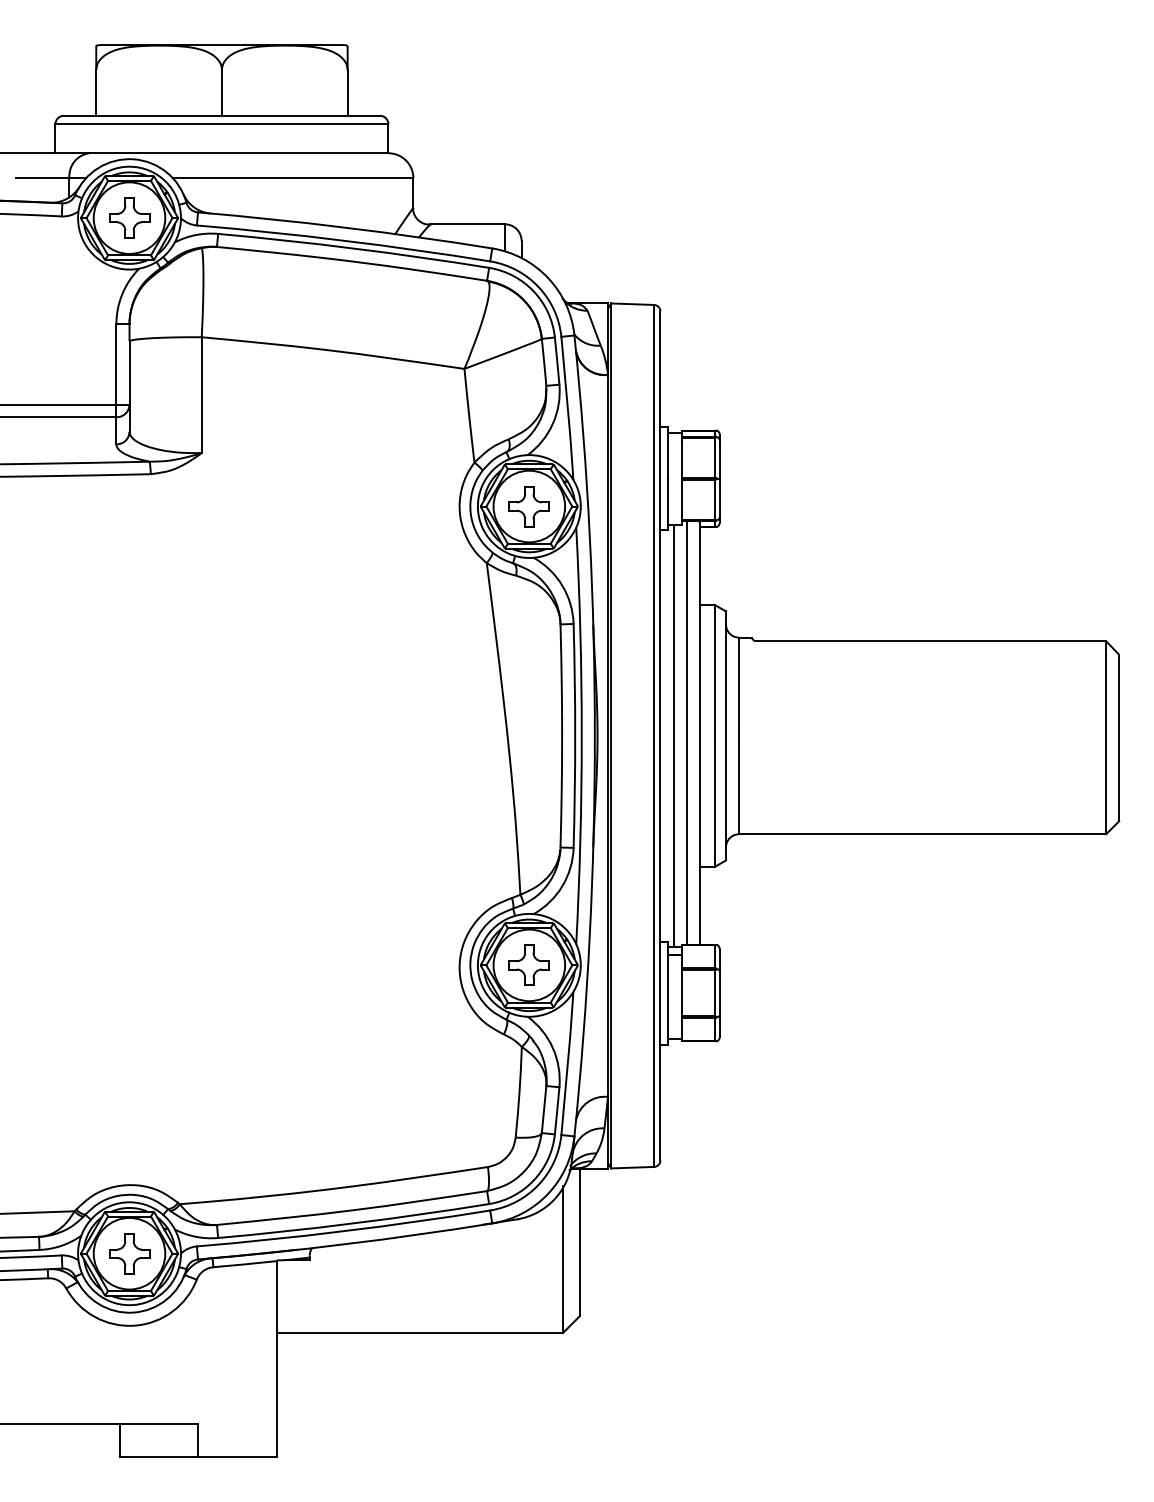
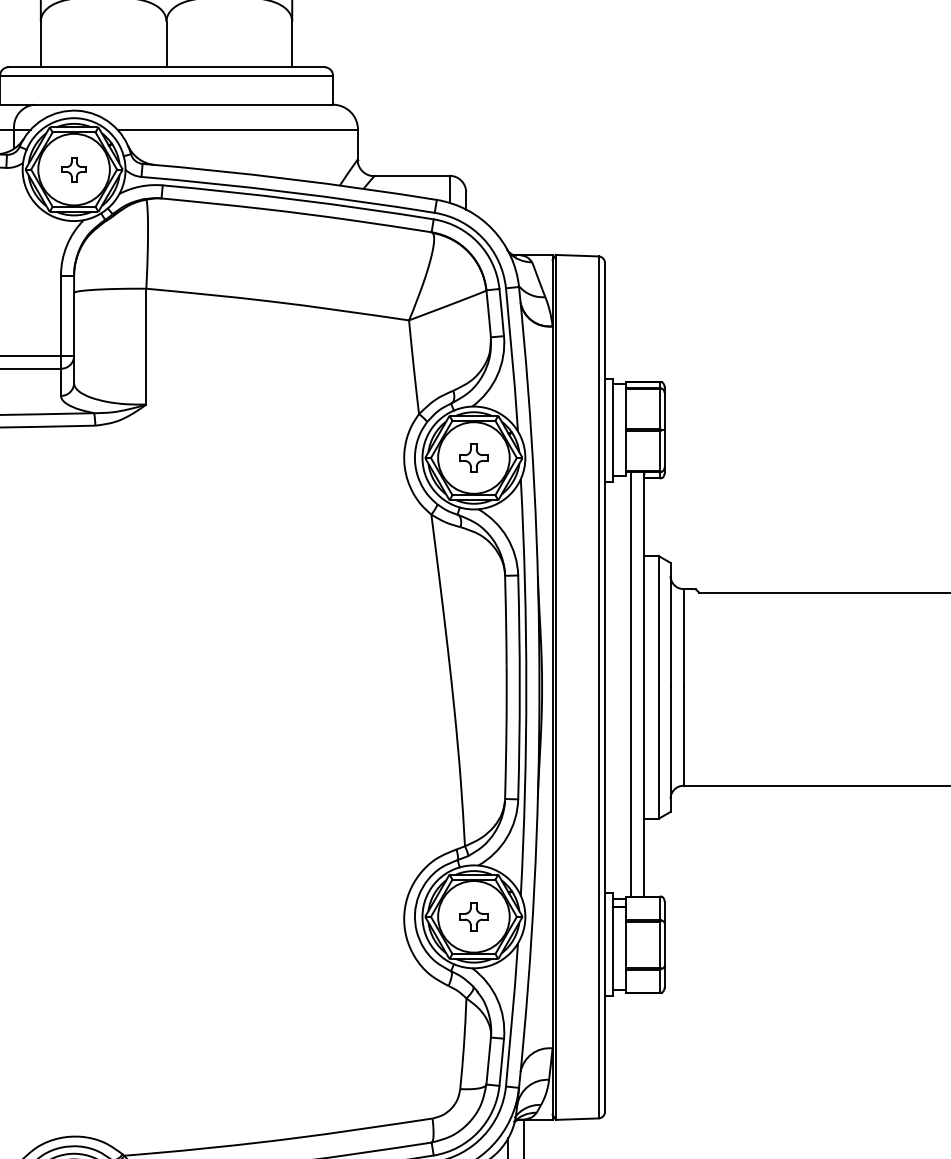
part: (129, 217) -> (74, 168), size x0.6
part: (528, 506) -> (473, 457), size x0.7
line: (673, 735) -> (618, 686), removed
part: (528, 964) -> (473, 915), size x0.7

